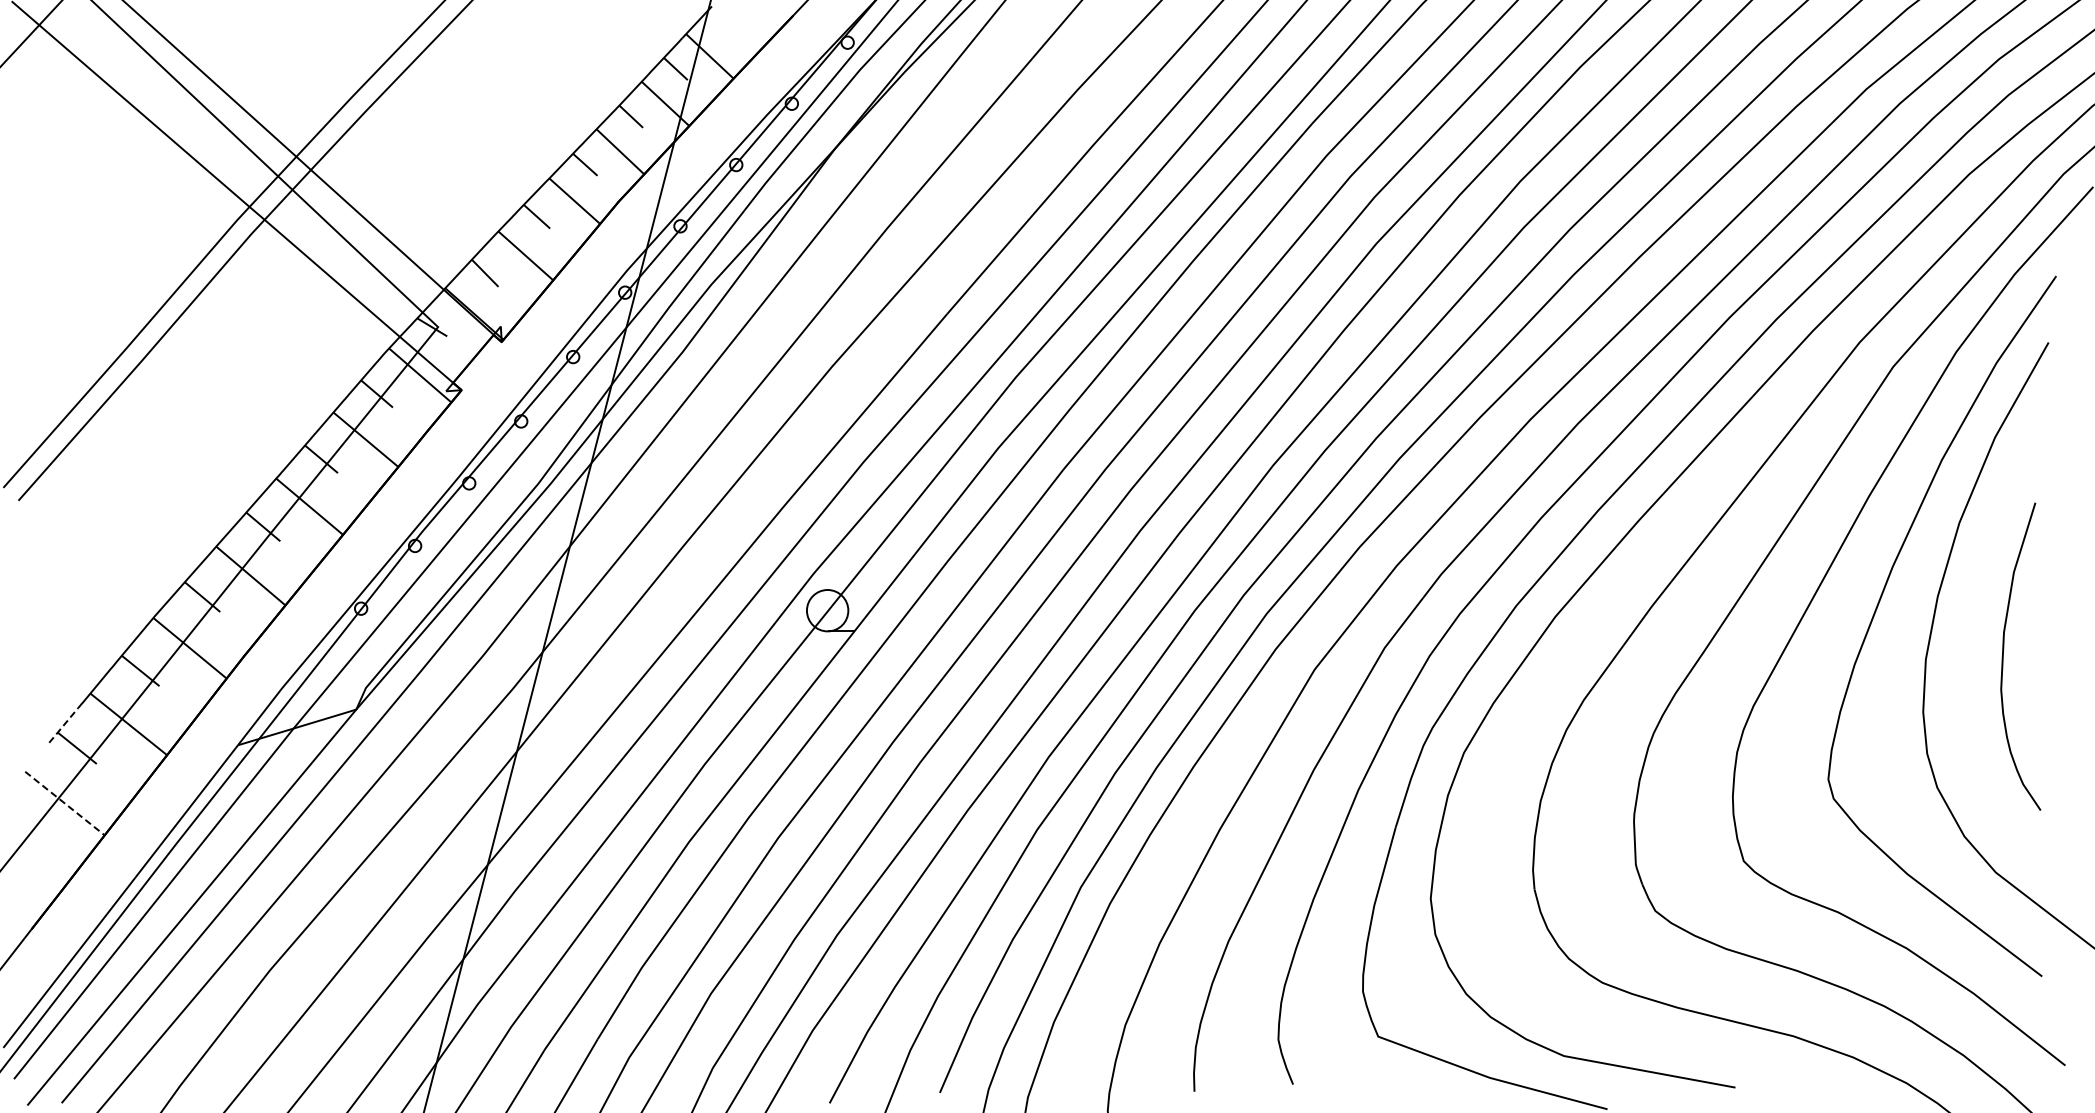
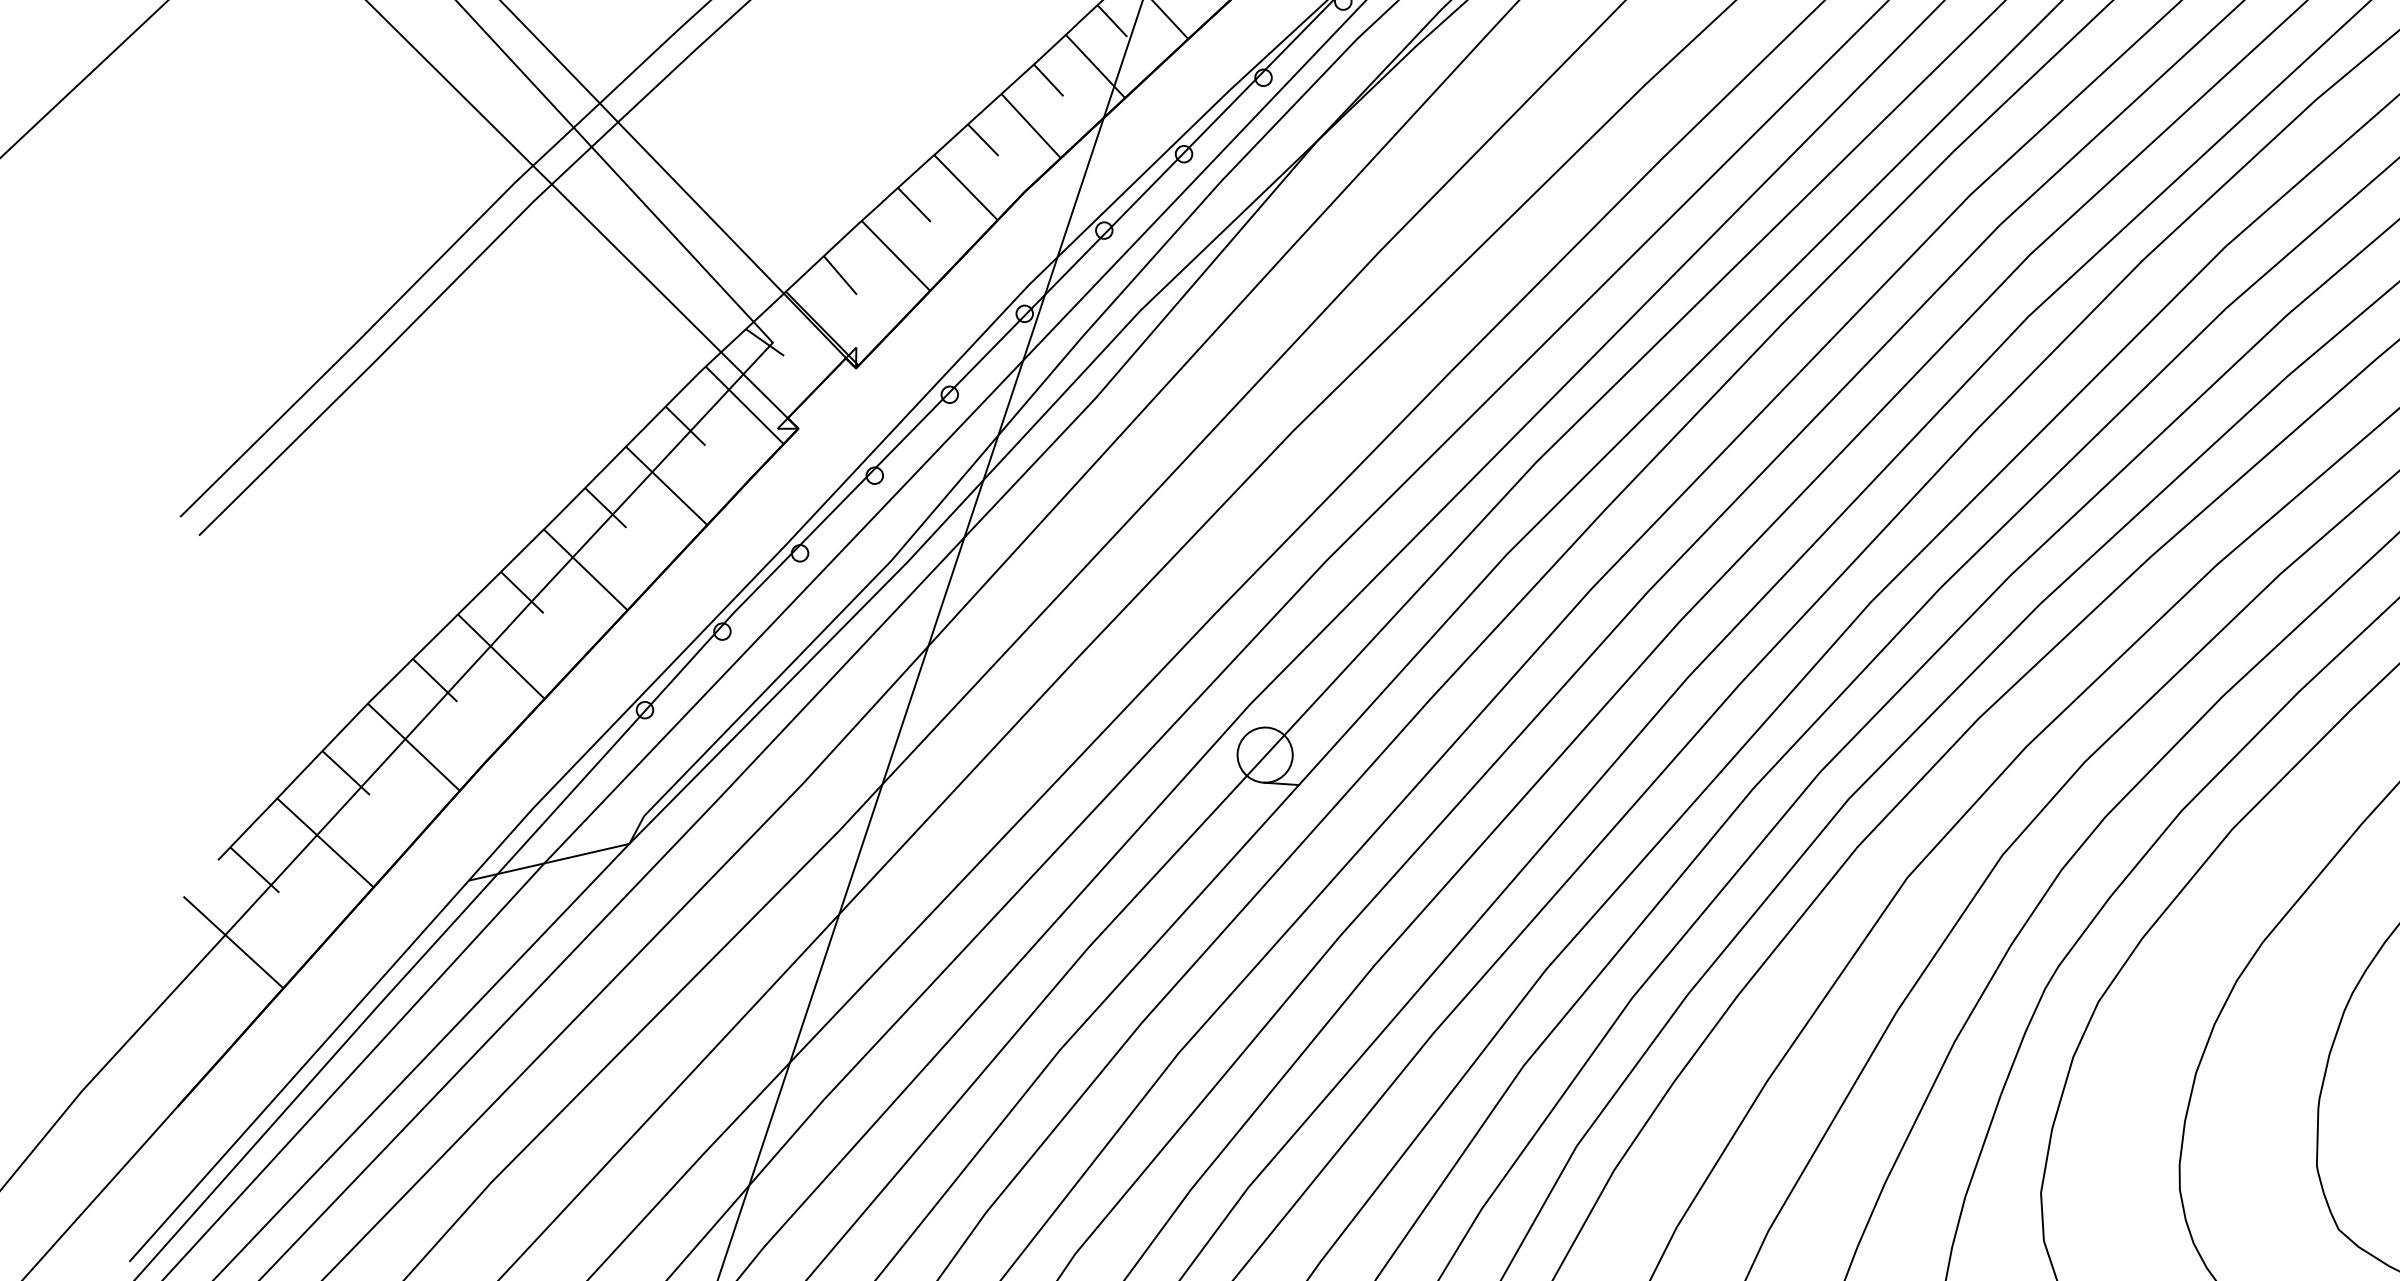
line: (63, 725) -> (238, 838), dashed -> solid
line: (65, 803) -> (234, 942), dashed -> solid

